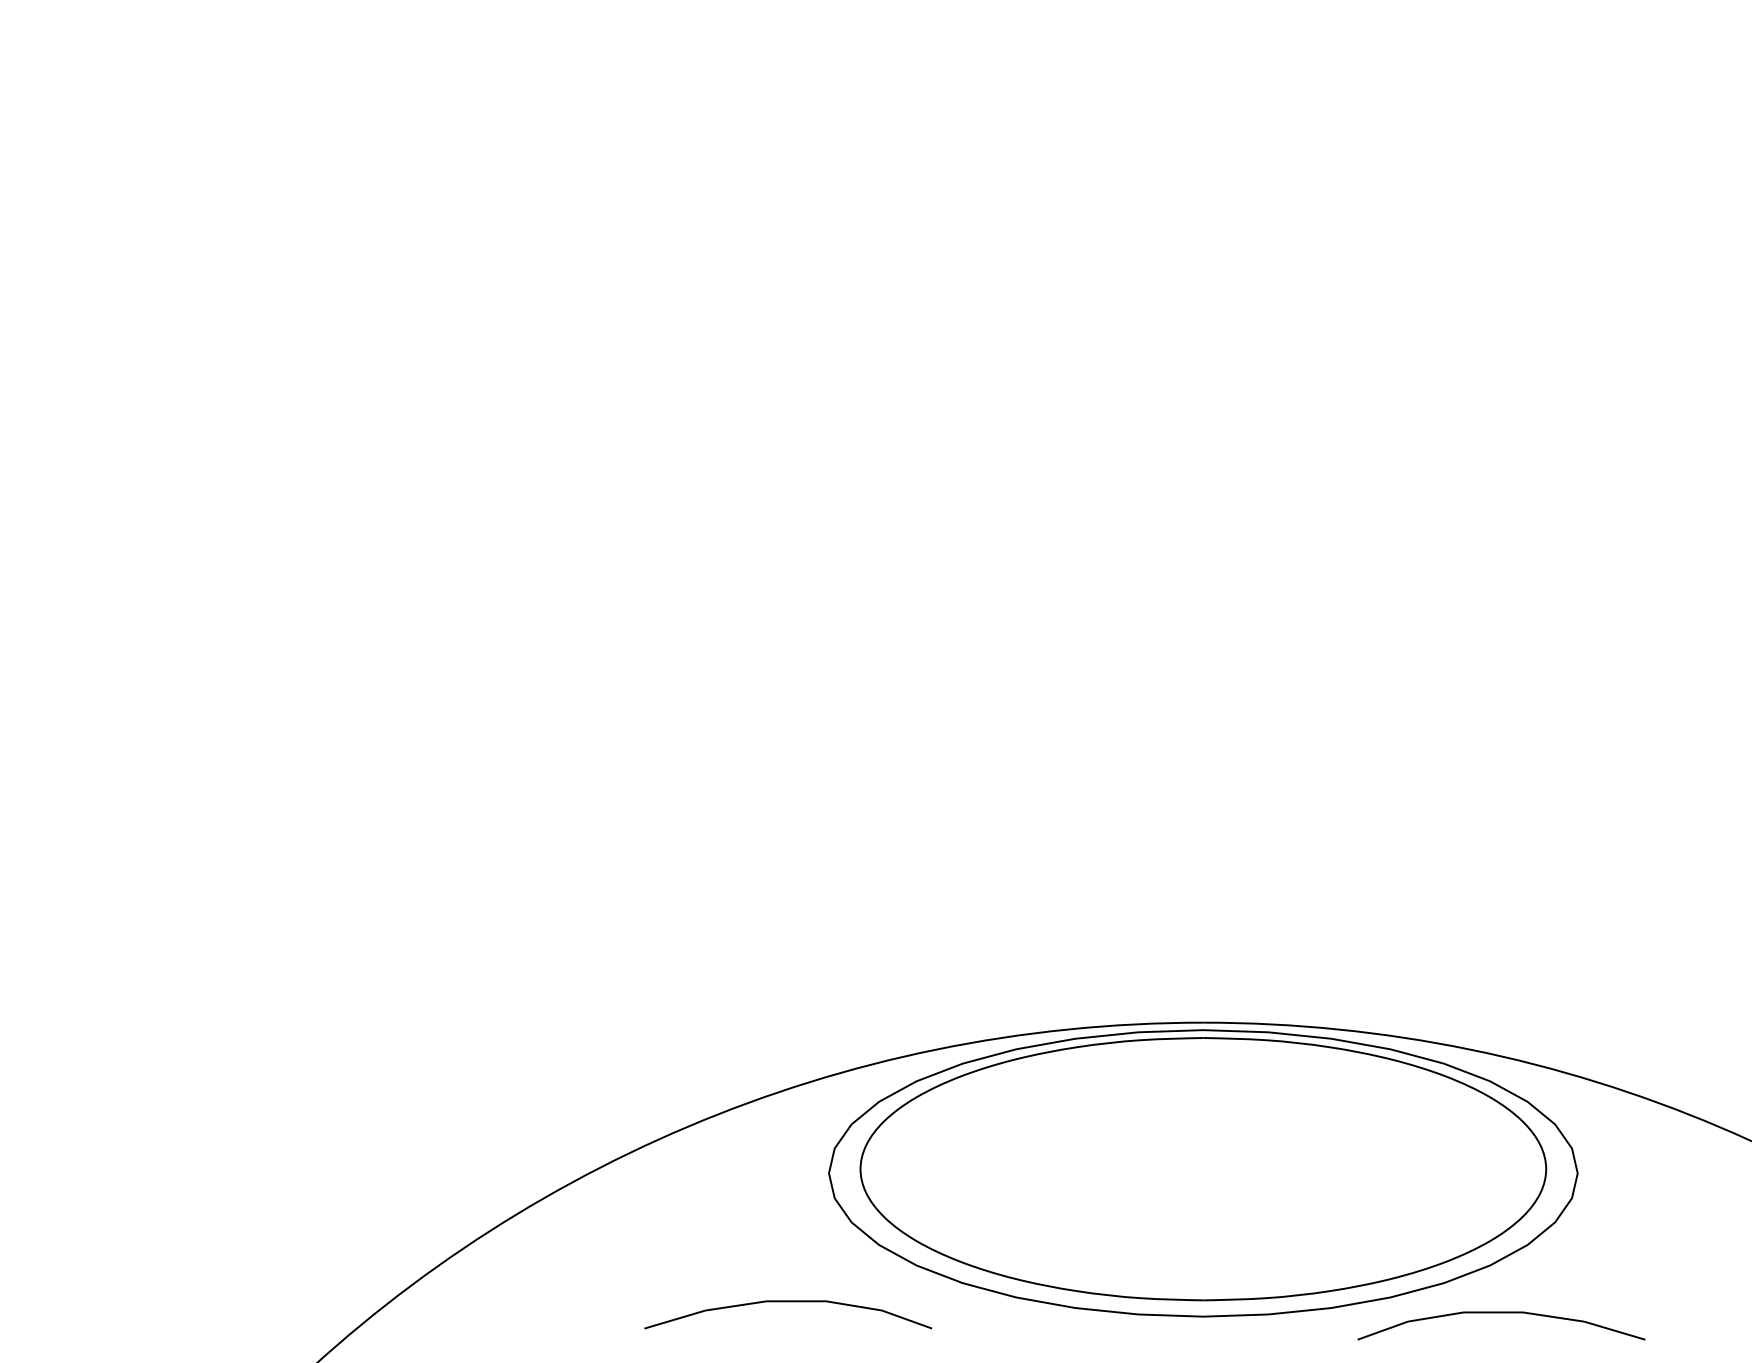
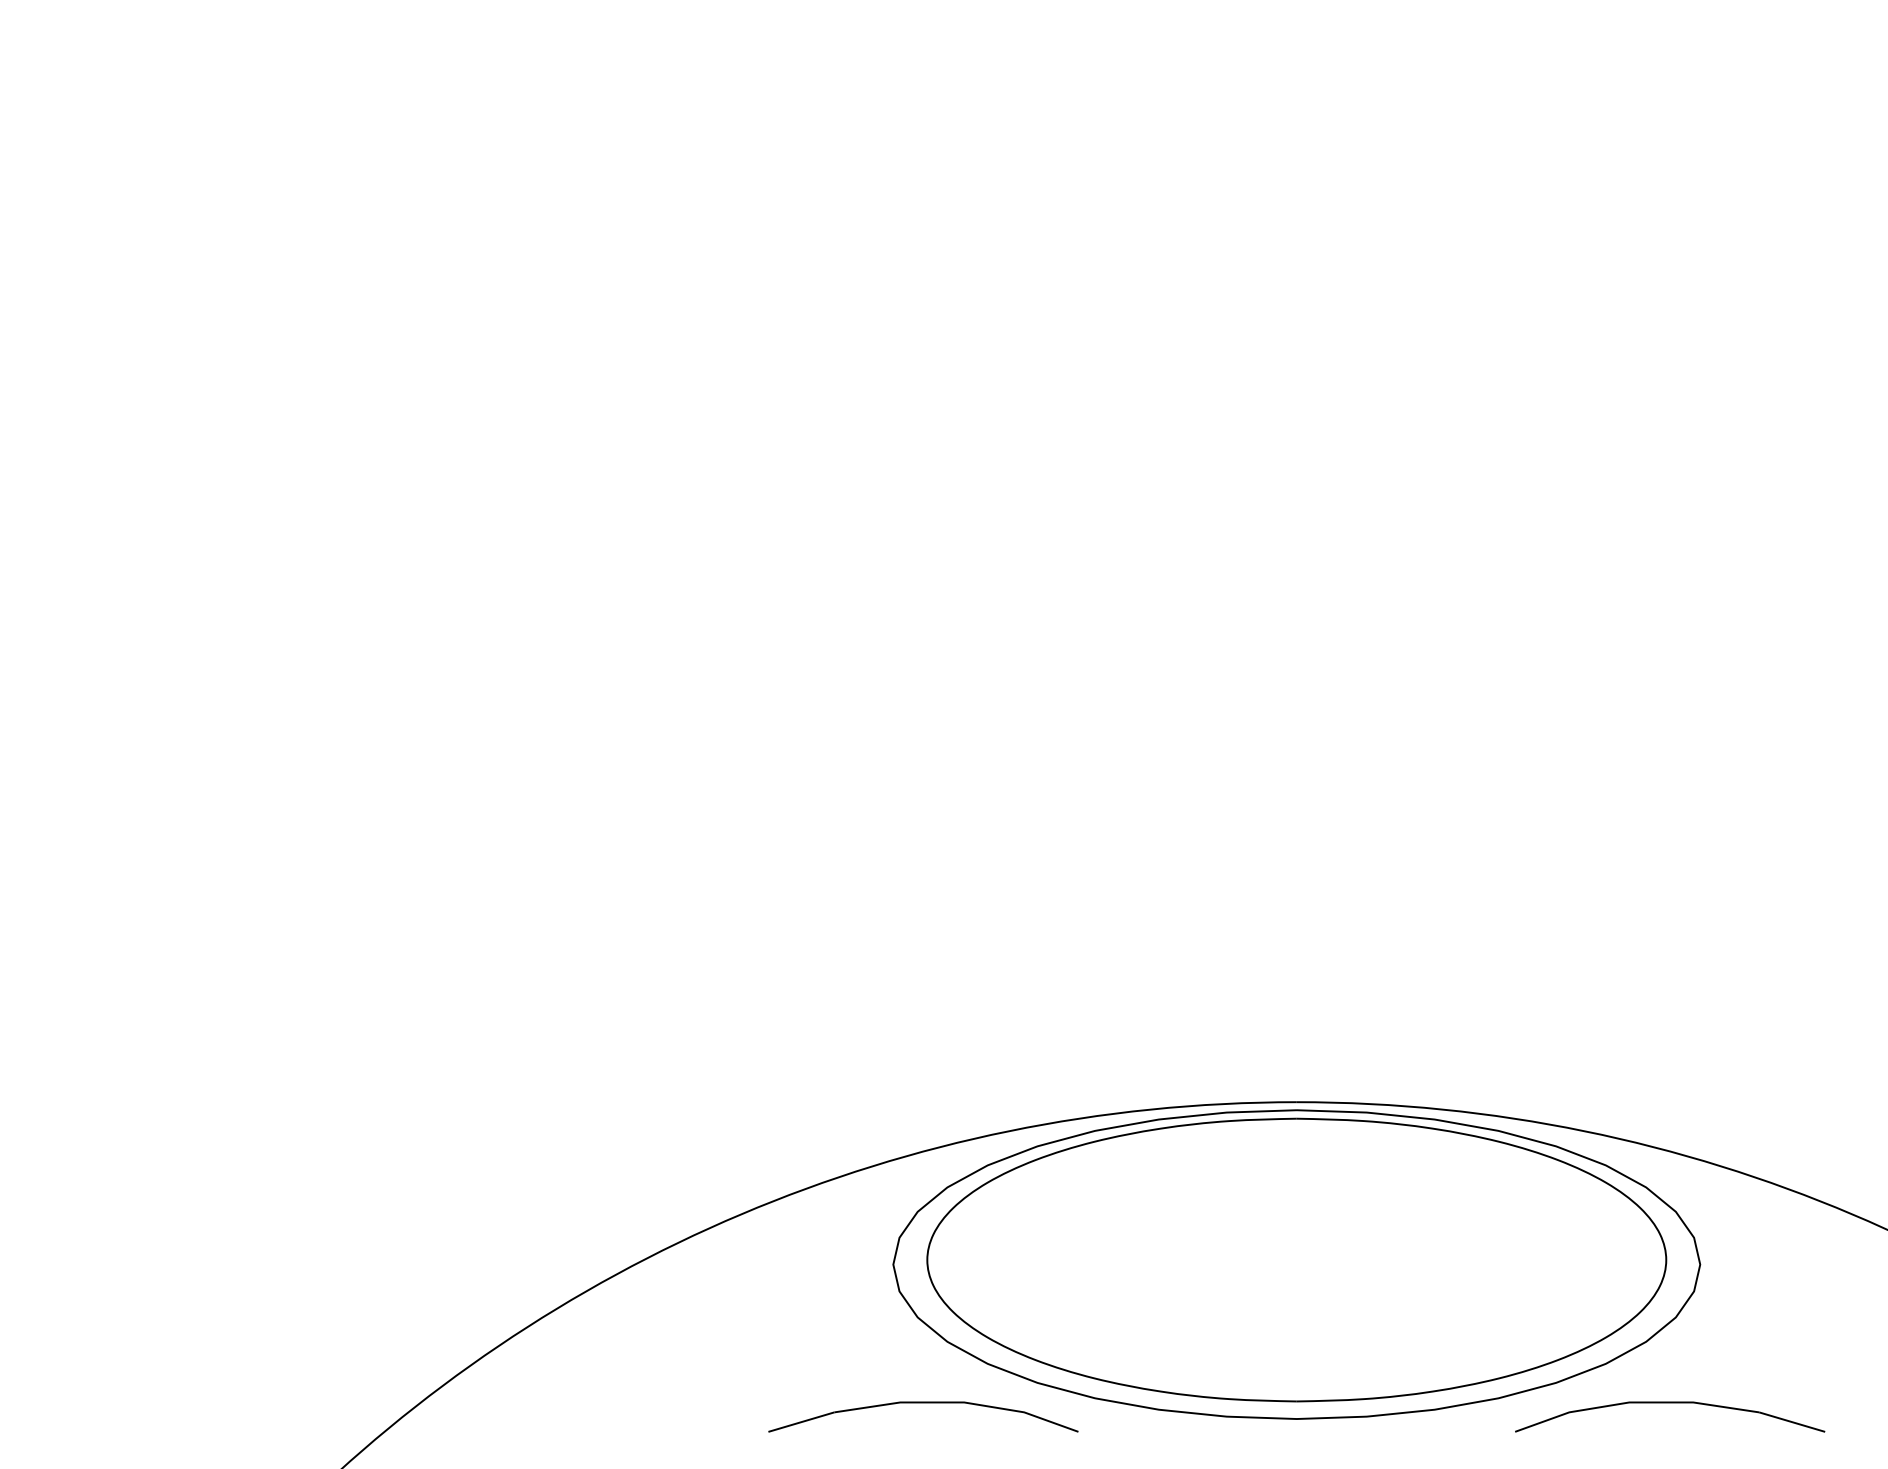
part: (788, 1302) -> (923, 1403), moved
part: (1501, 1313) -> (1670, 1403), moved

